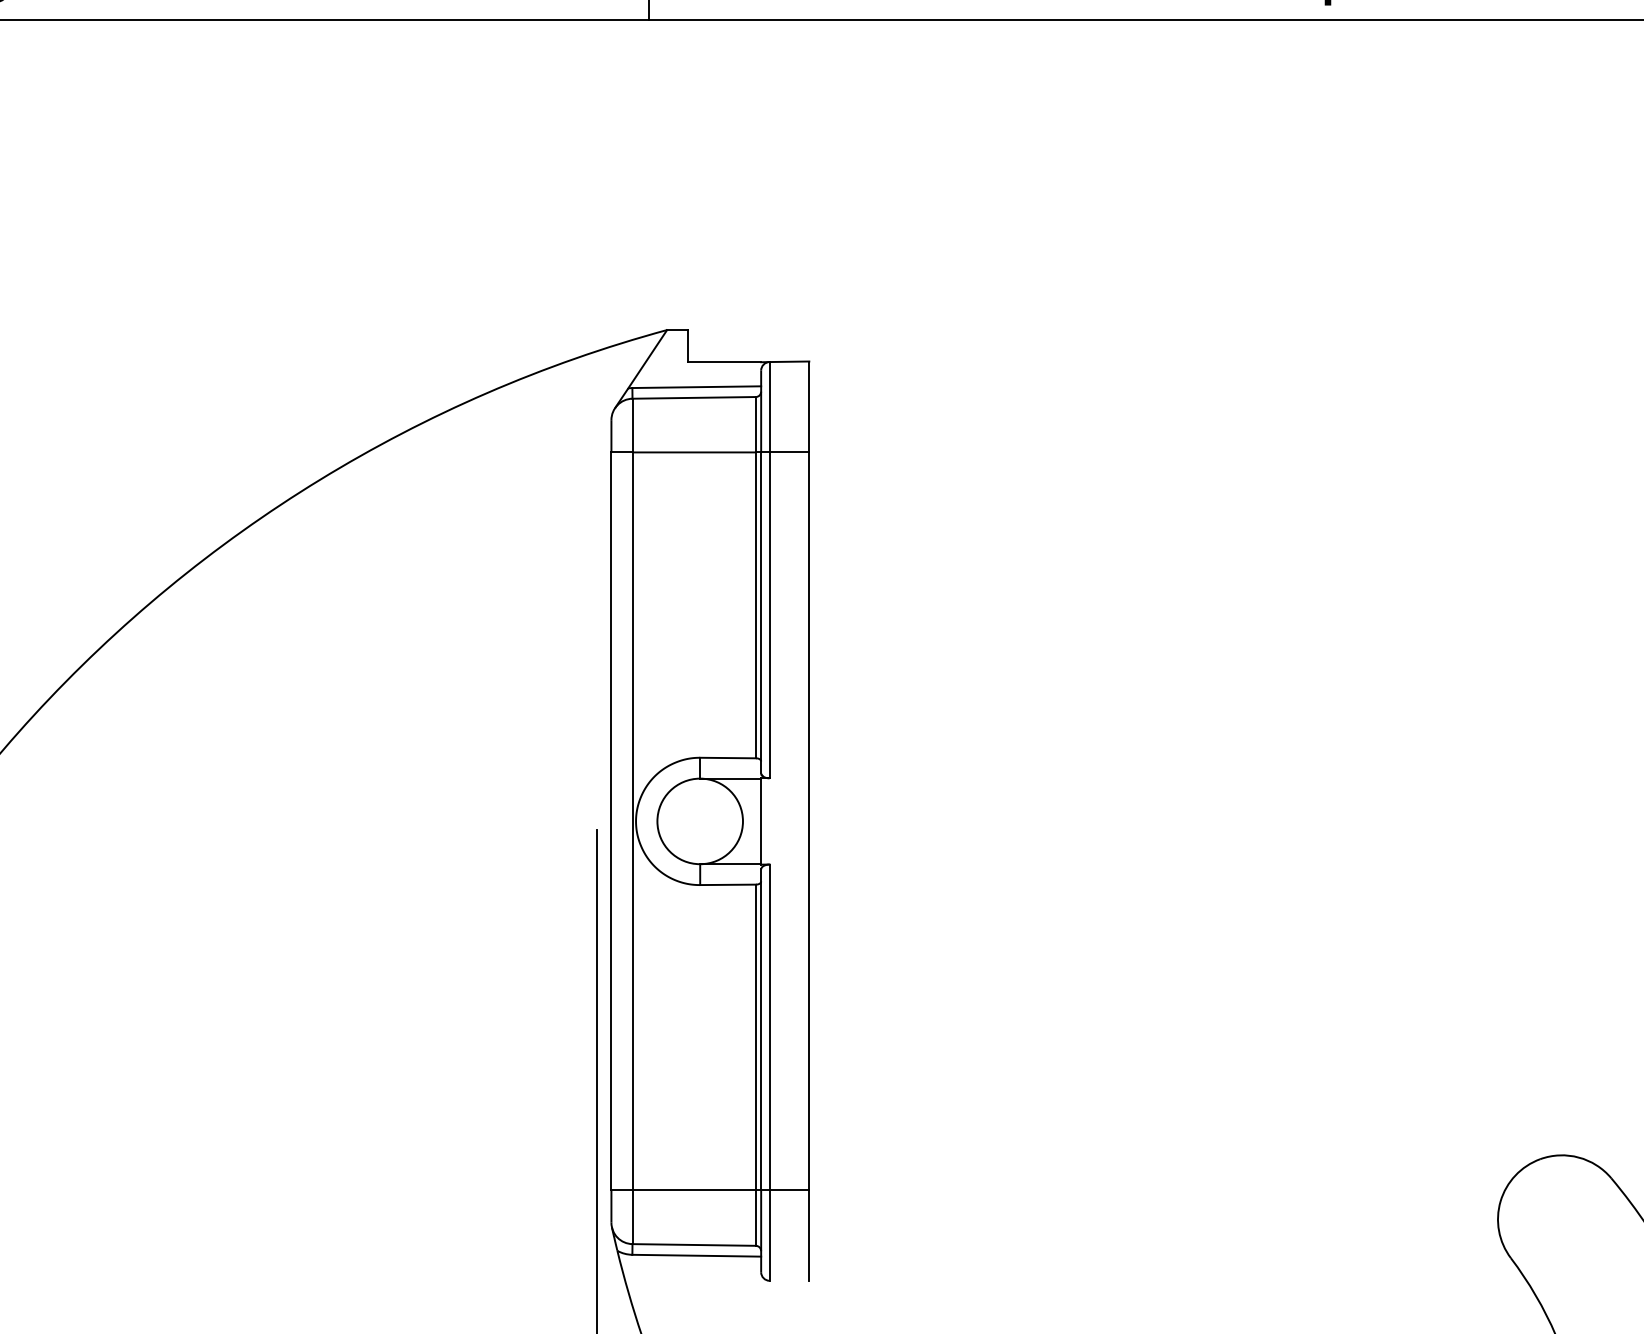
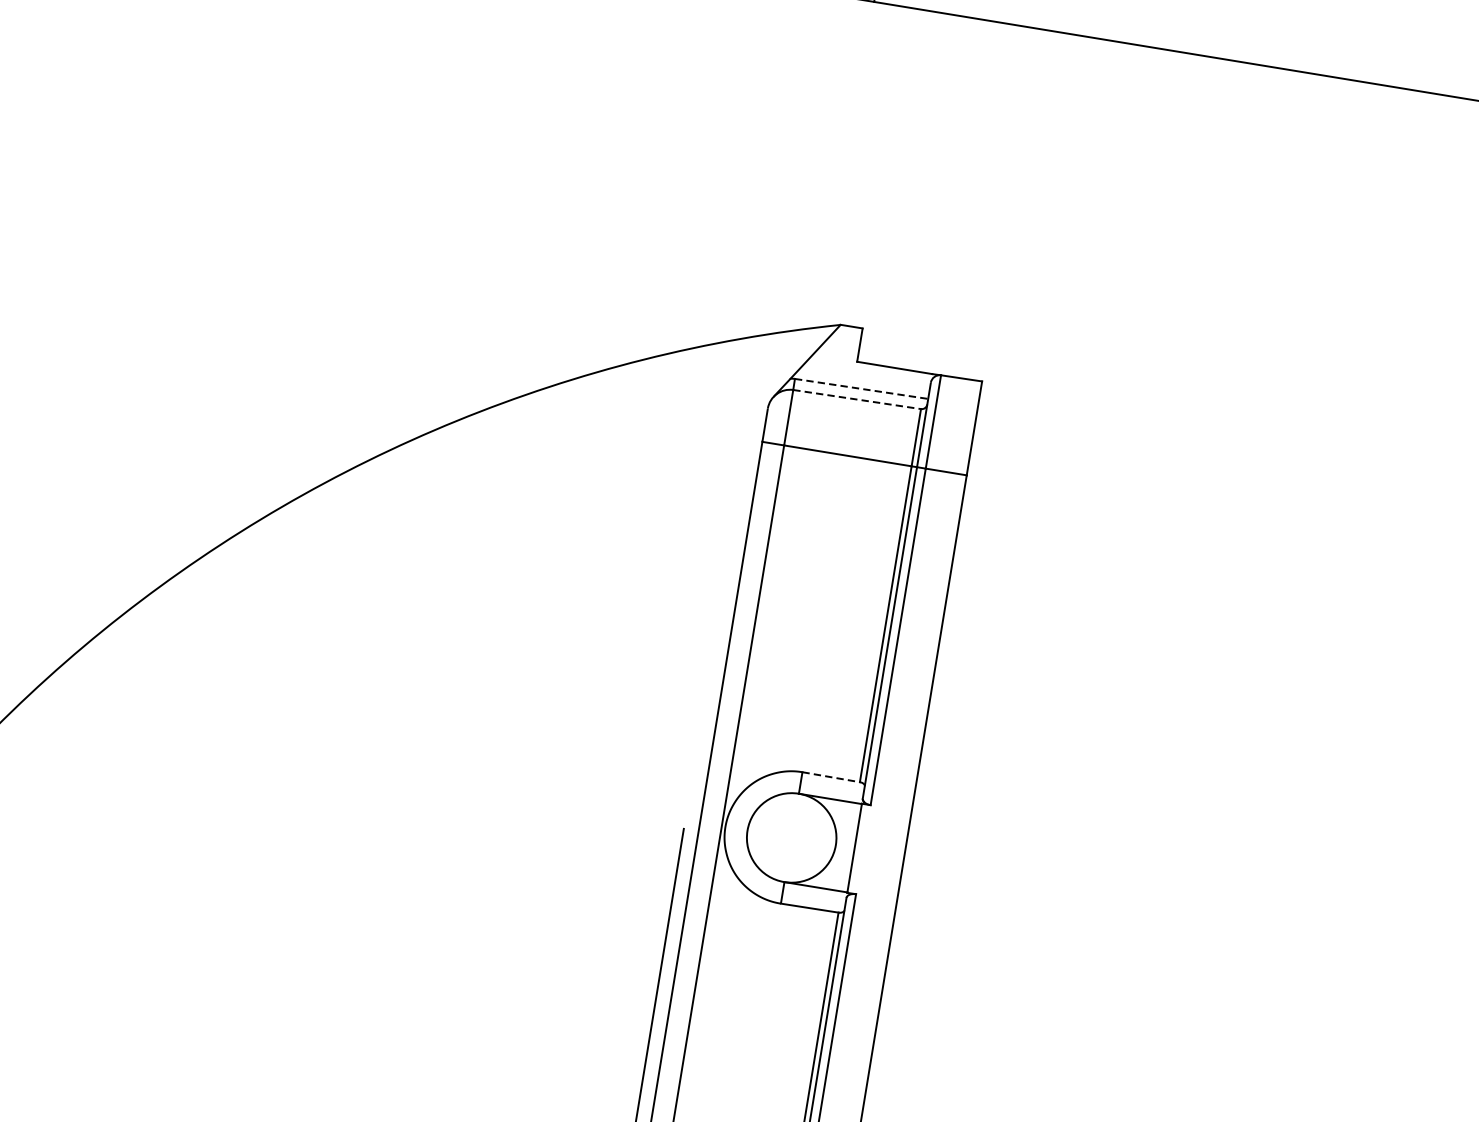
line: (697, 387) -> (862, 389), solid -> dashed
line: (694, 397) -> (857, 399), solid -> dashed
line: (728, 758) -> (831, 777), solid -> dashed

